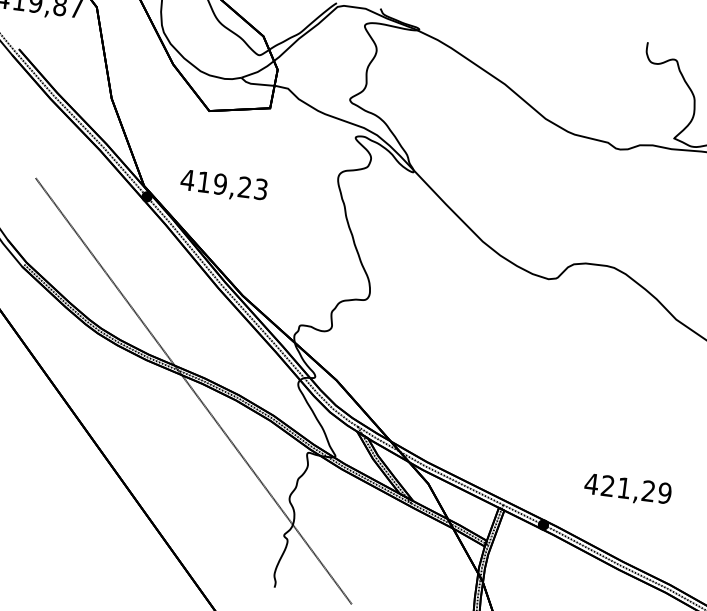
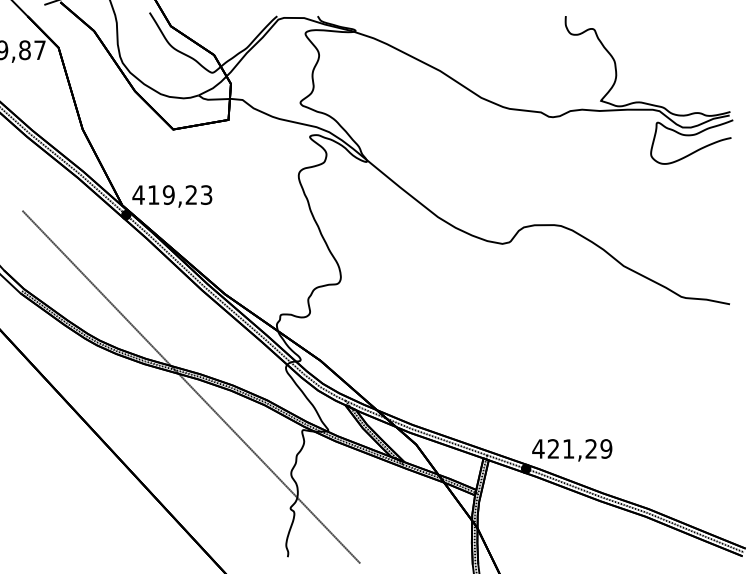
text: (224, 186) -> (172, 196), moved
text: (628, 490) -> (572, 450), moved

